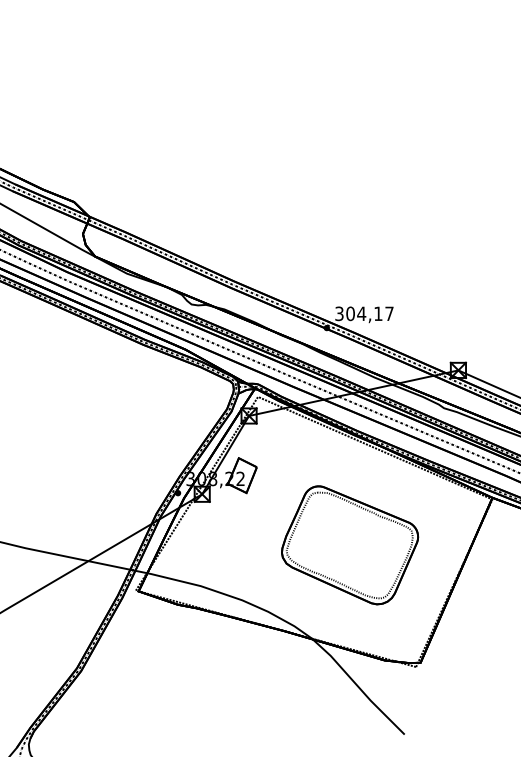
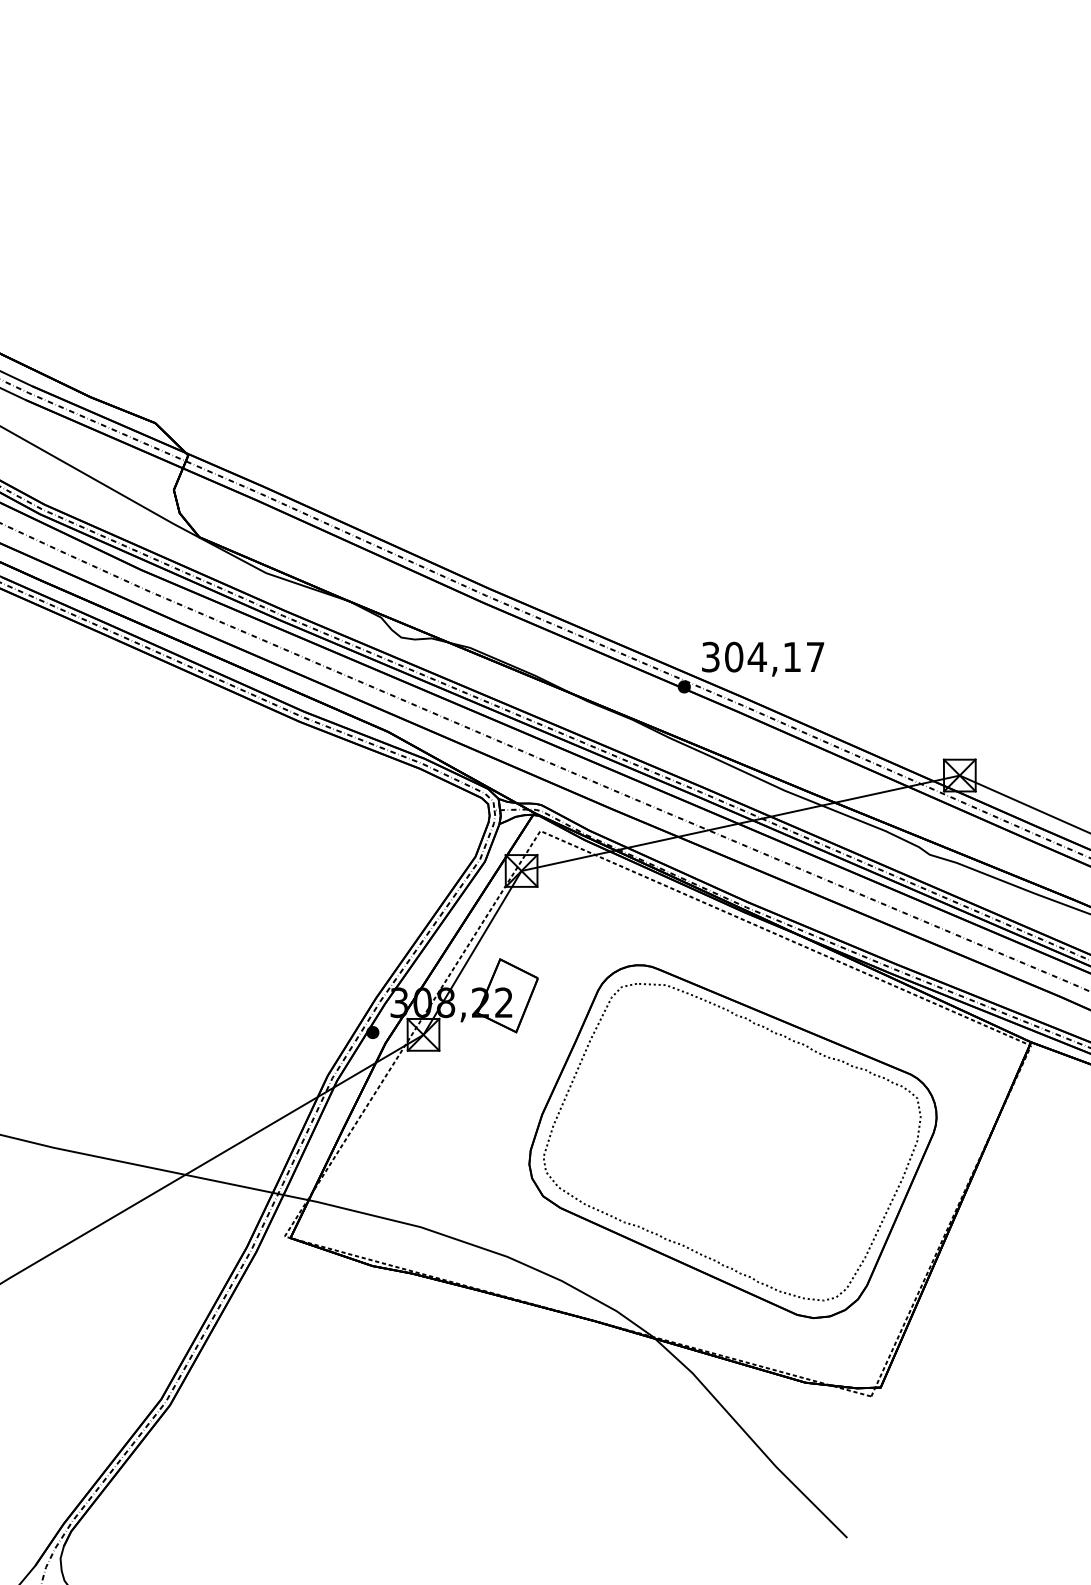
part: (349, 545) -> (731, 1142), size x1.43

